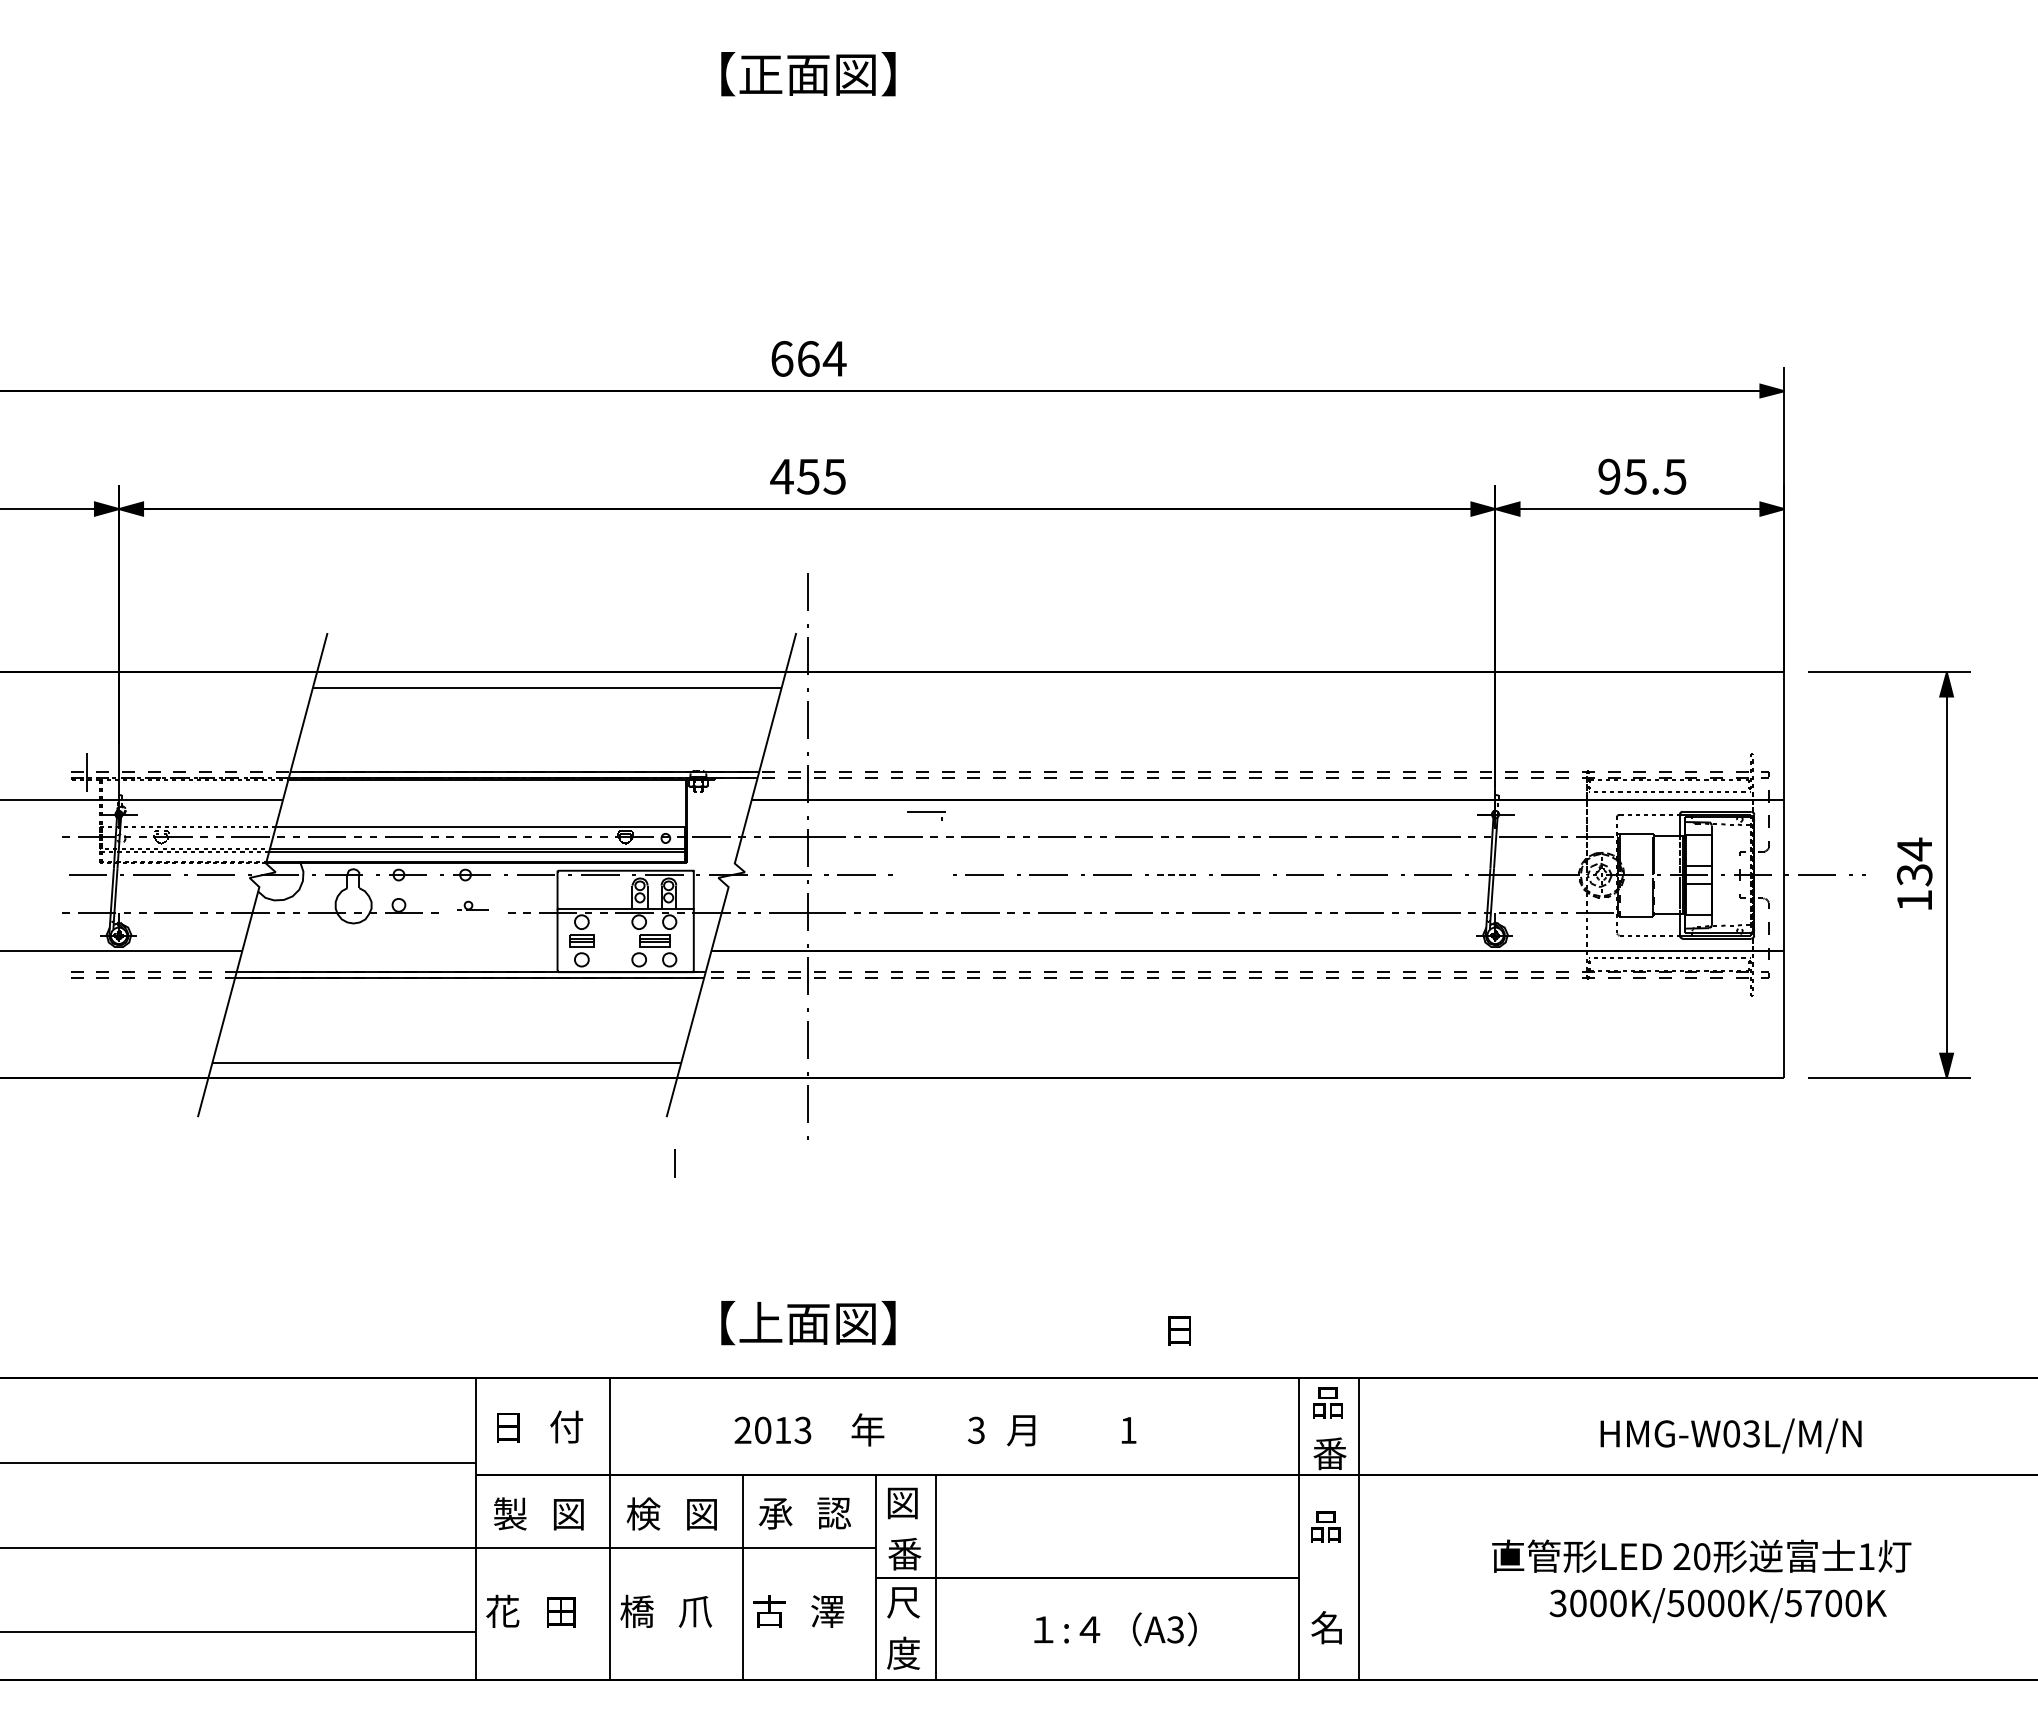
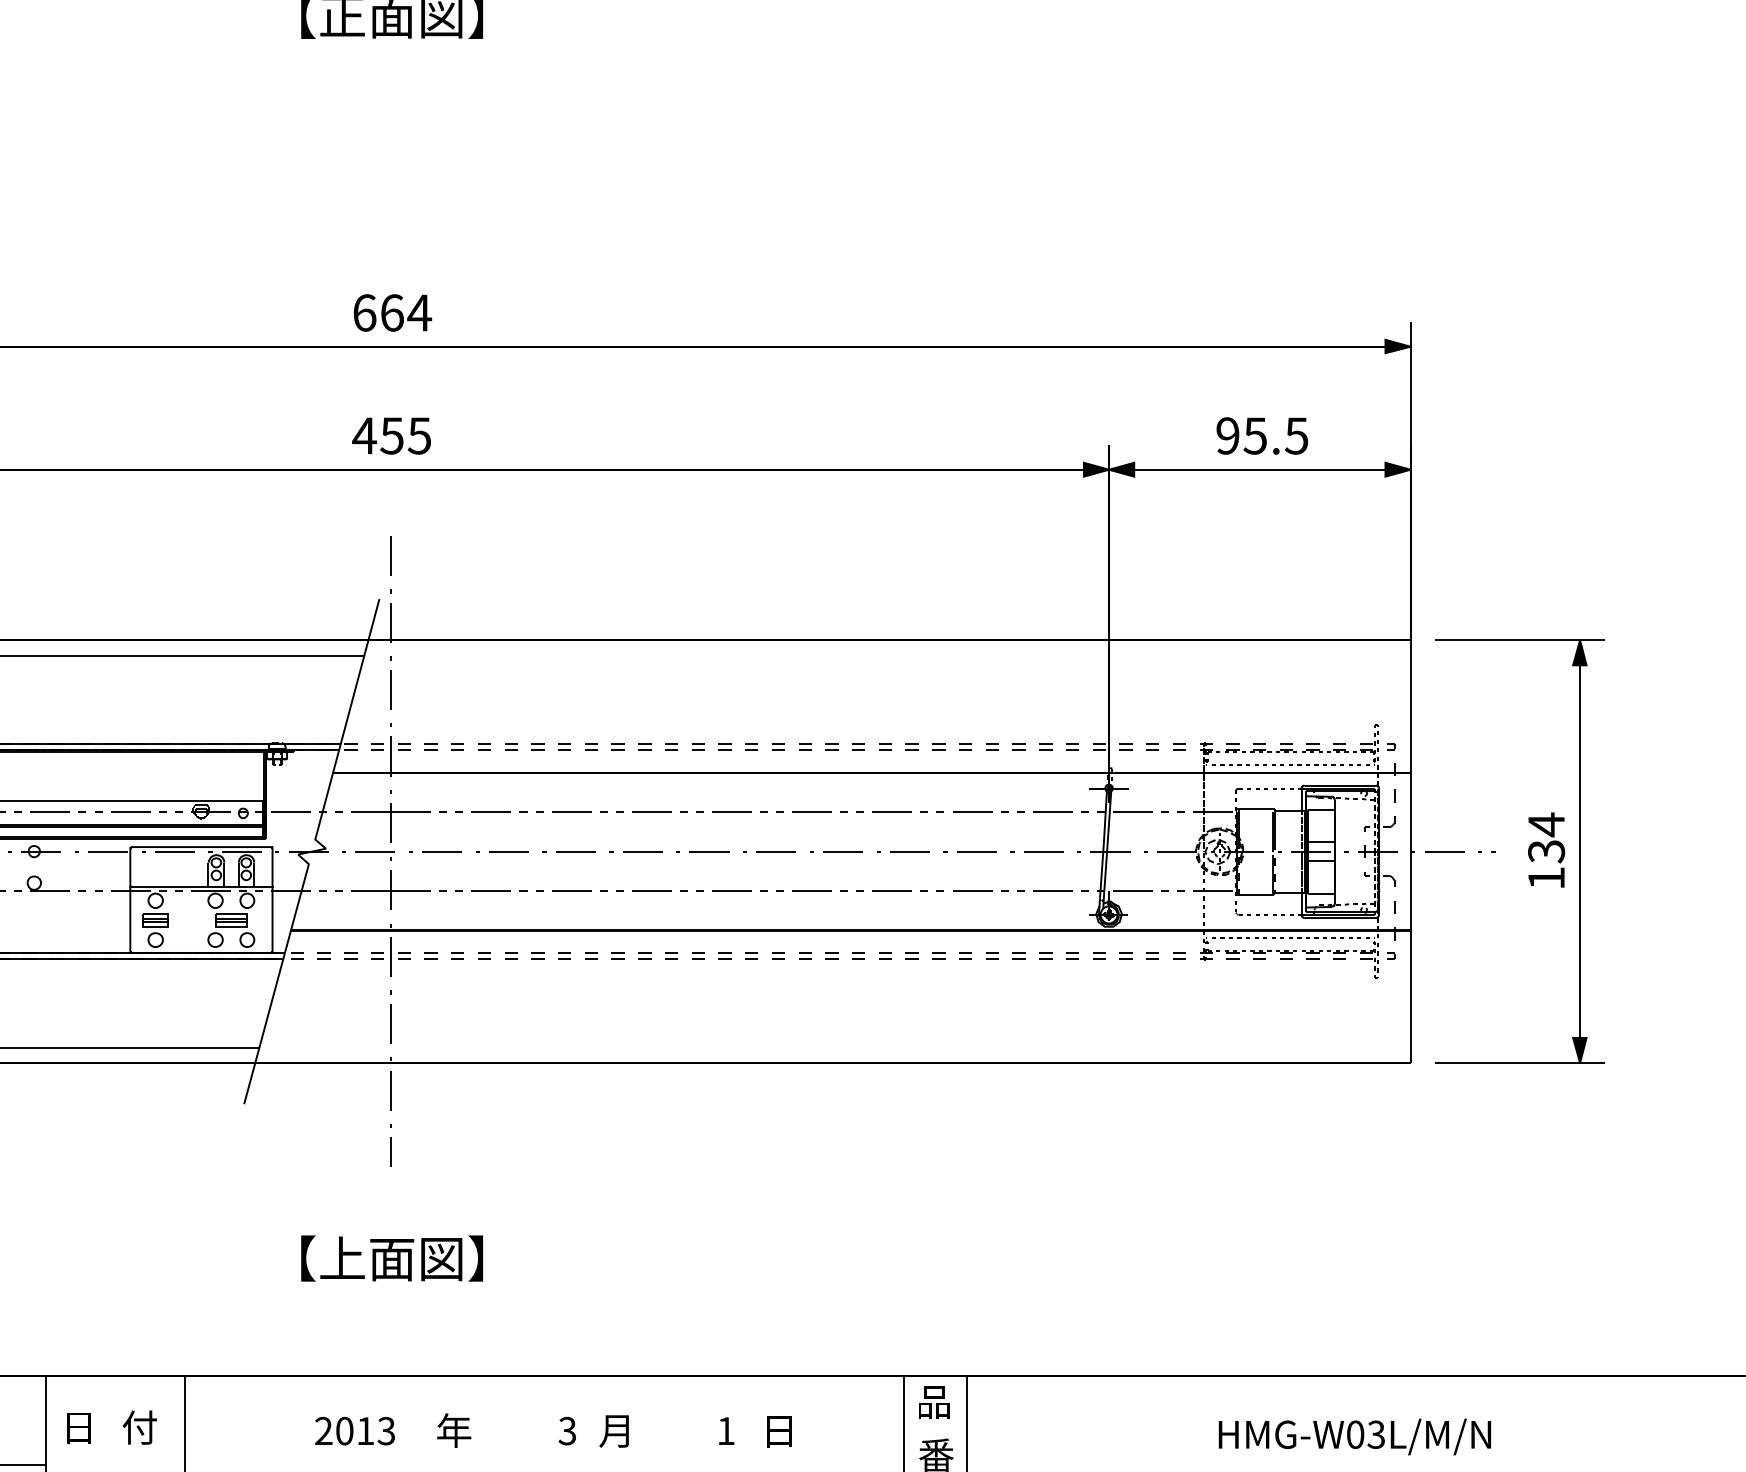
part: (926, 815) -> (515, 789), removed
line: (920, 874) -> (509, 851), added
line: (1177, 875) -> (777, 852), dashed -> solid
part: (472, 905) -> (41, 883), size x1.67
line: (1518, 913) -> (1133, 891), dashed -> solid
line: (674, 1163) -> (391, 1152), moved
text: (808, 1323) -> (392, 1259), moved
text: (1179, 1330) -> (779, 1431), moved

